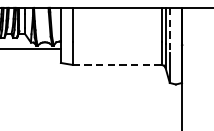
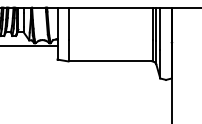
line: (170, 31) -> (160, 29), dashed -> solid
line: (117, 64) -> (110, 61), dashed -> solid

